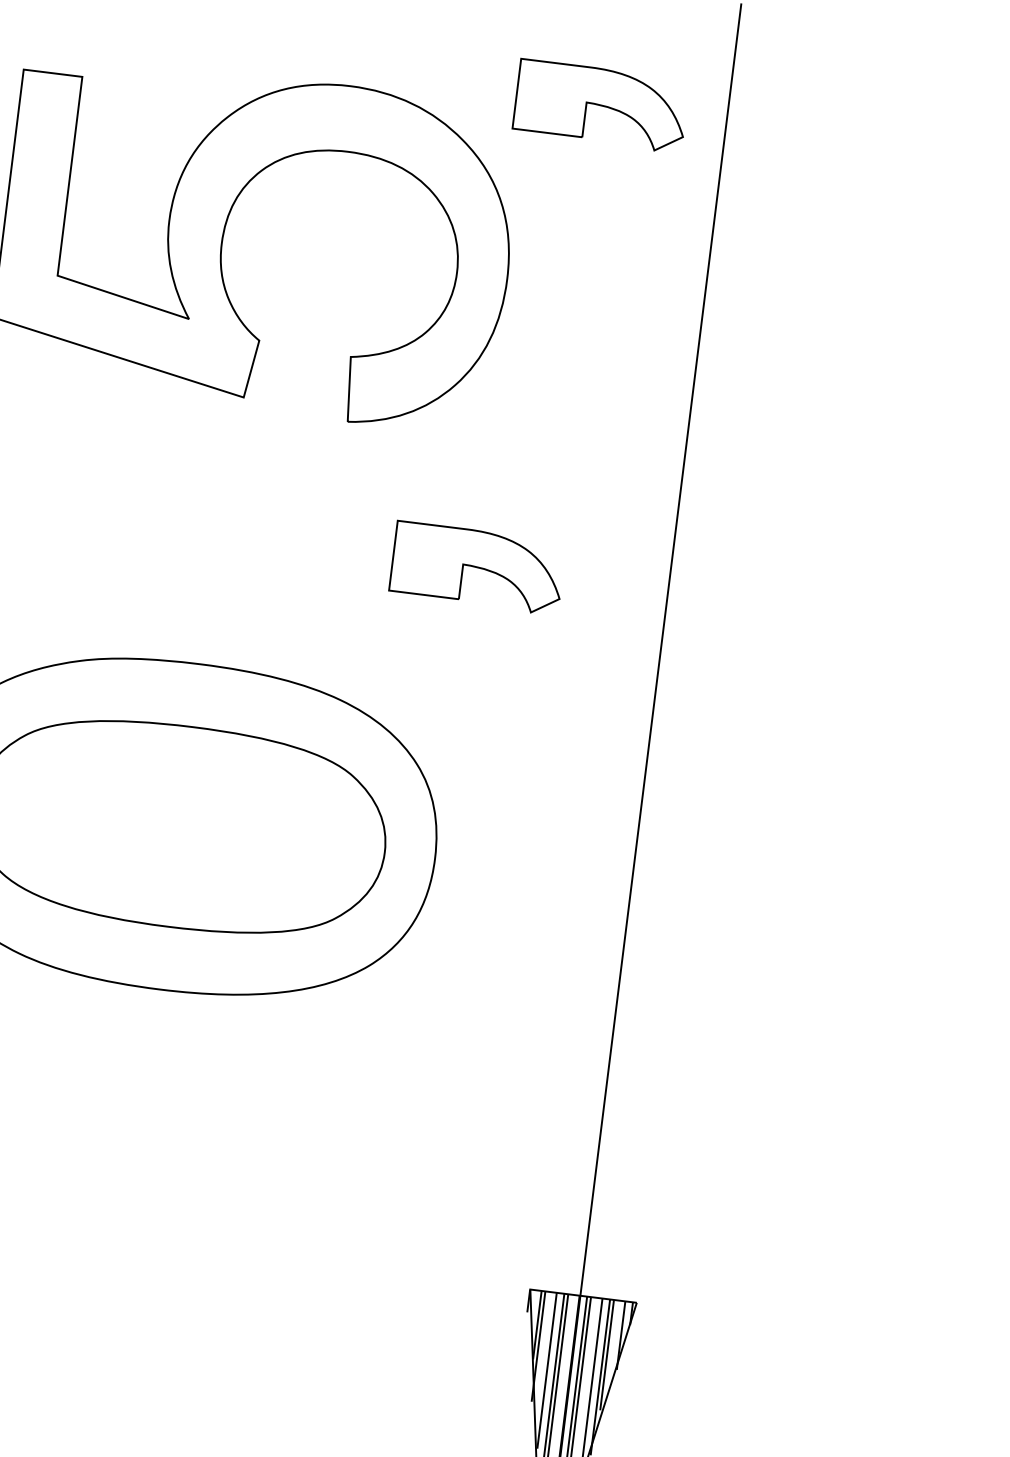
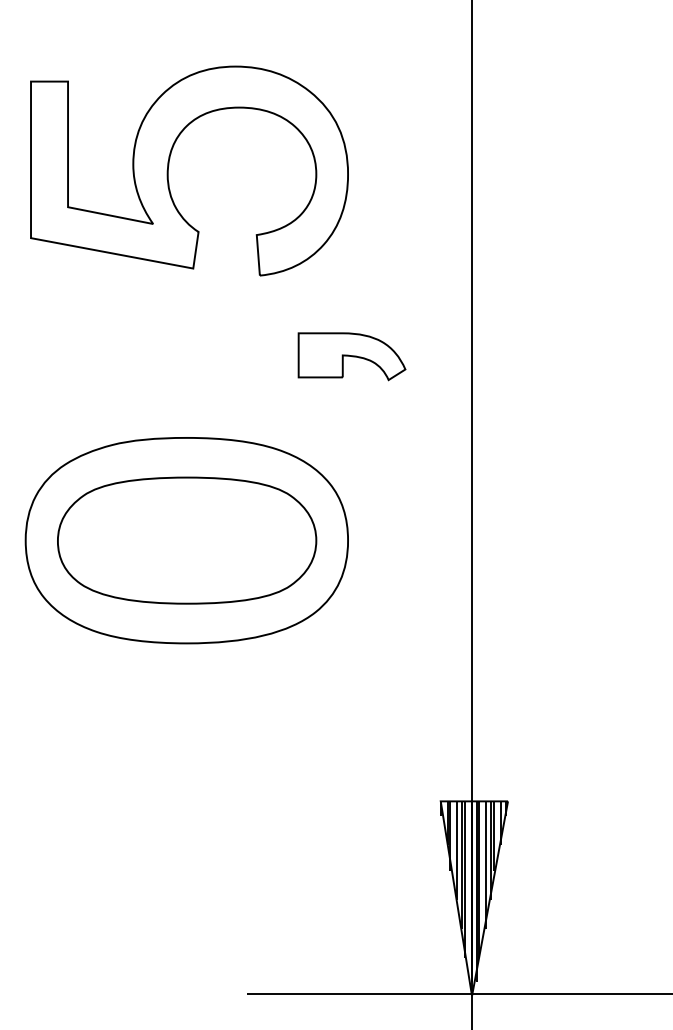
part: (600, 105) -> (392, 59), removed

